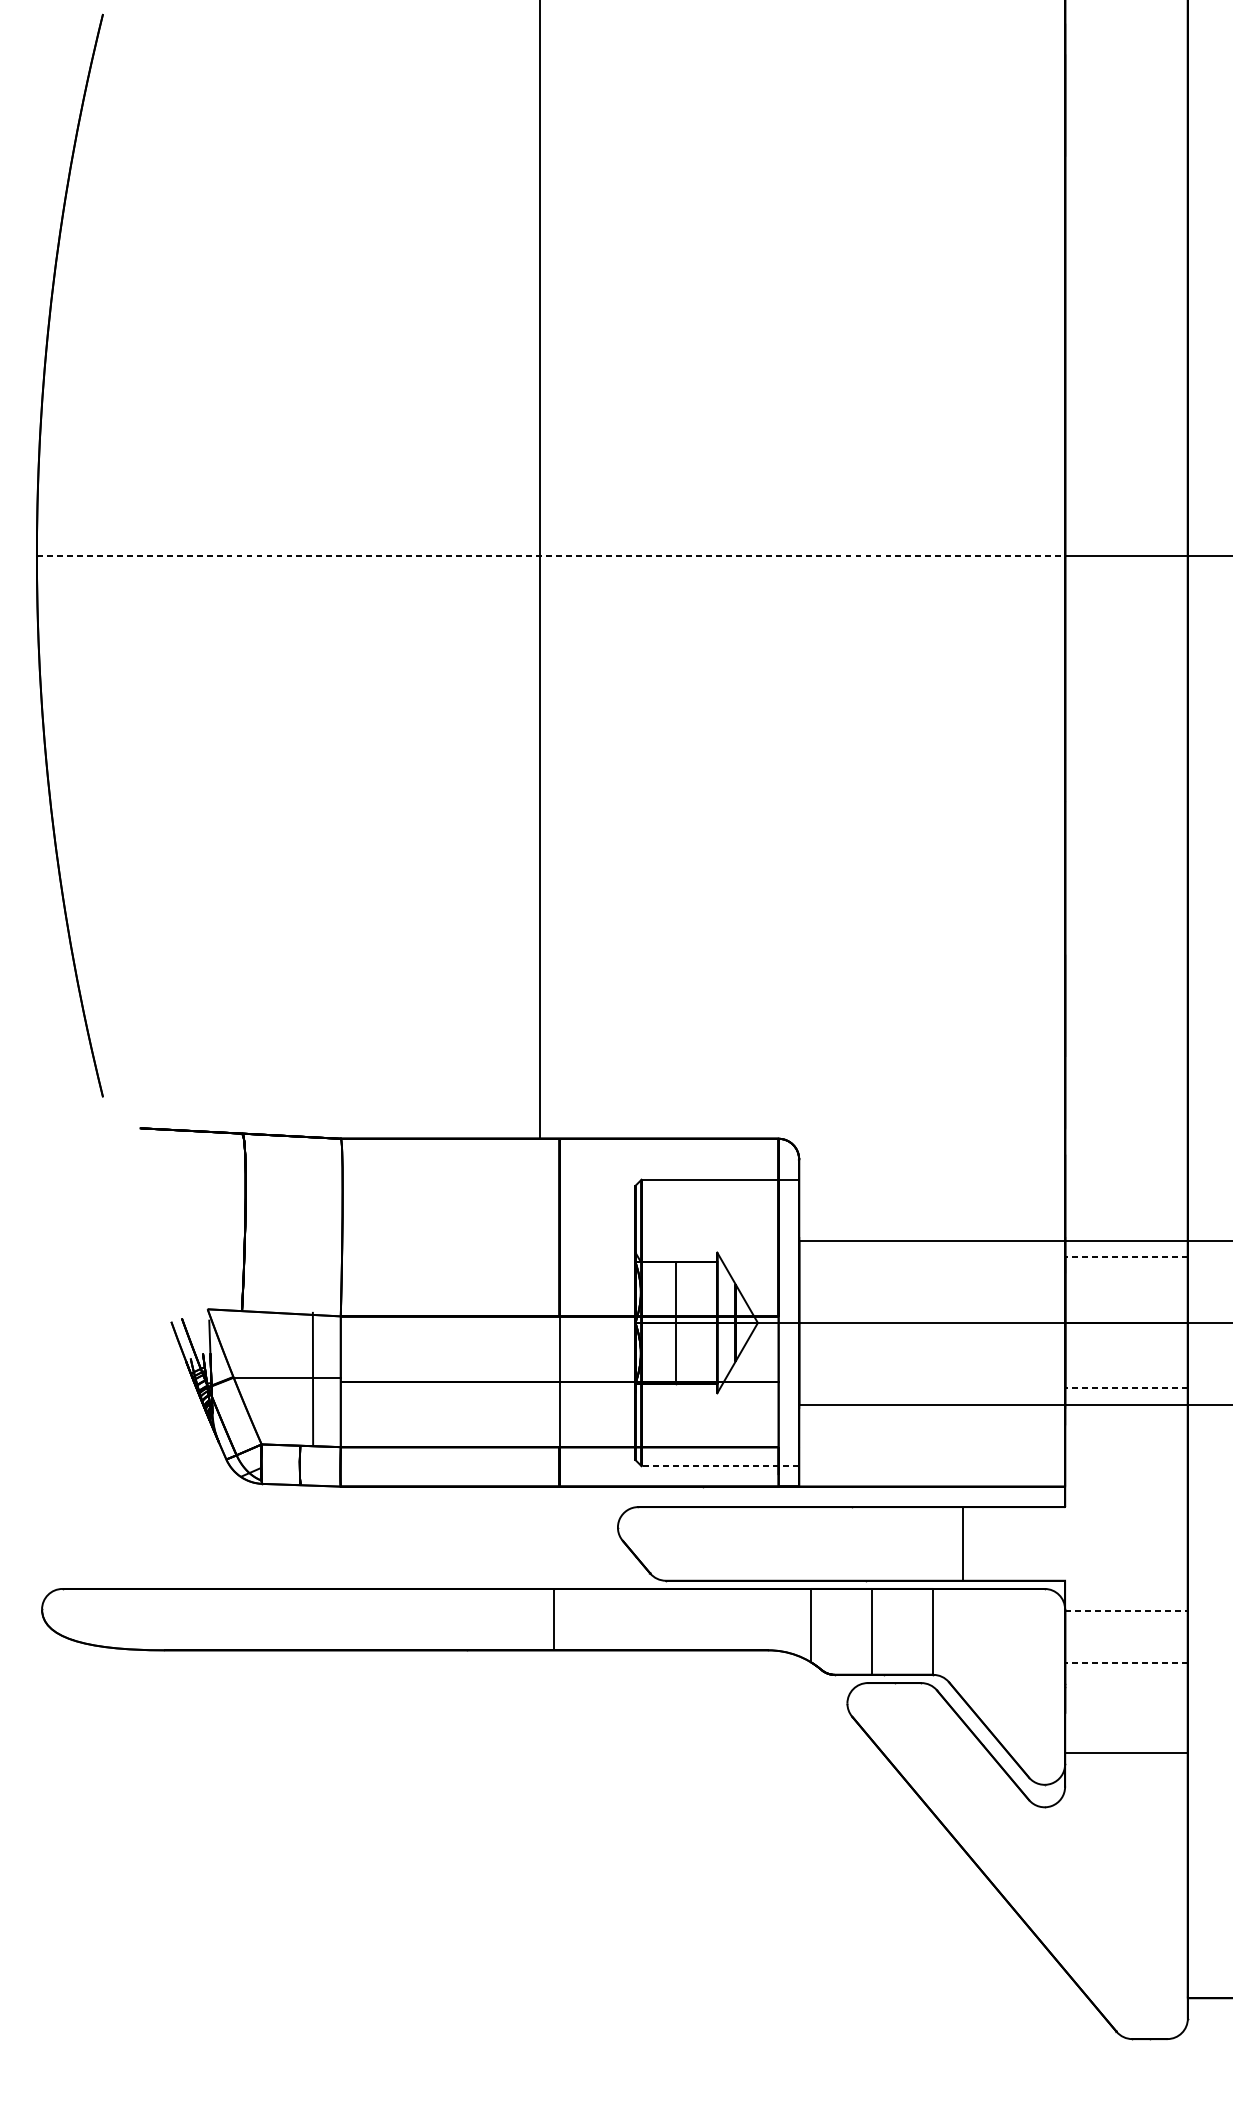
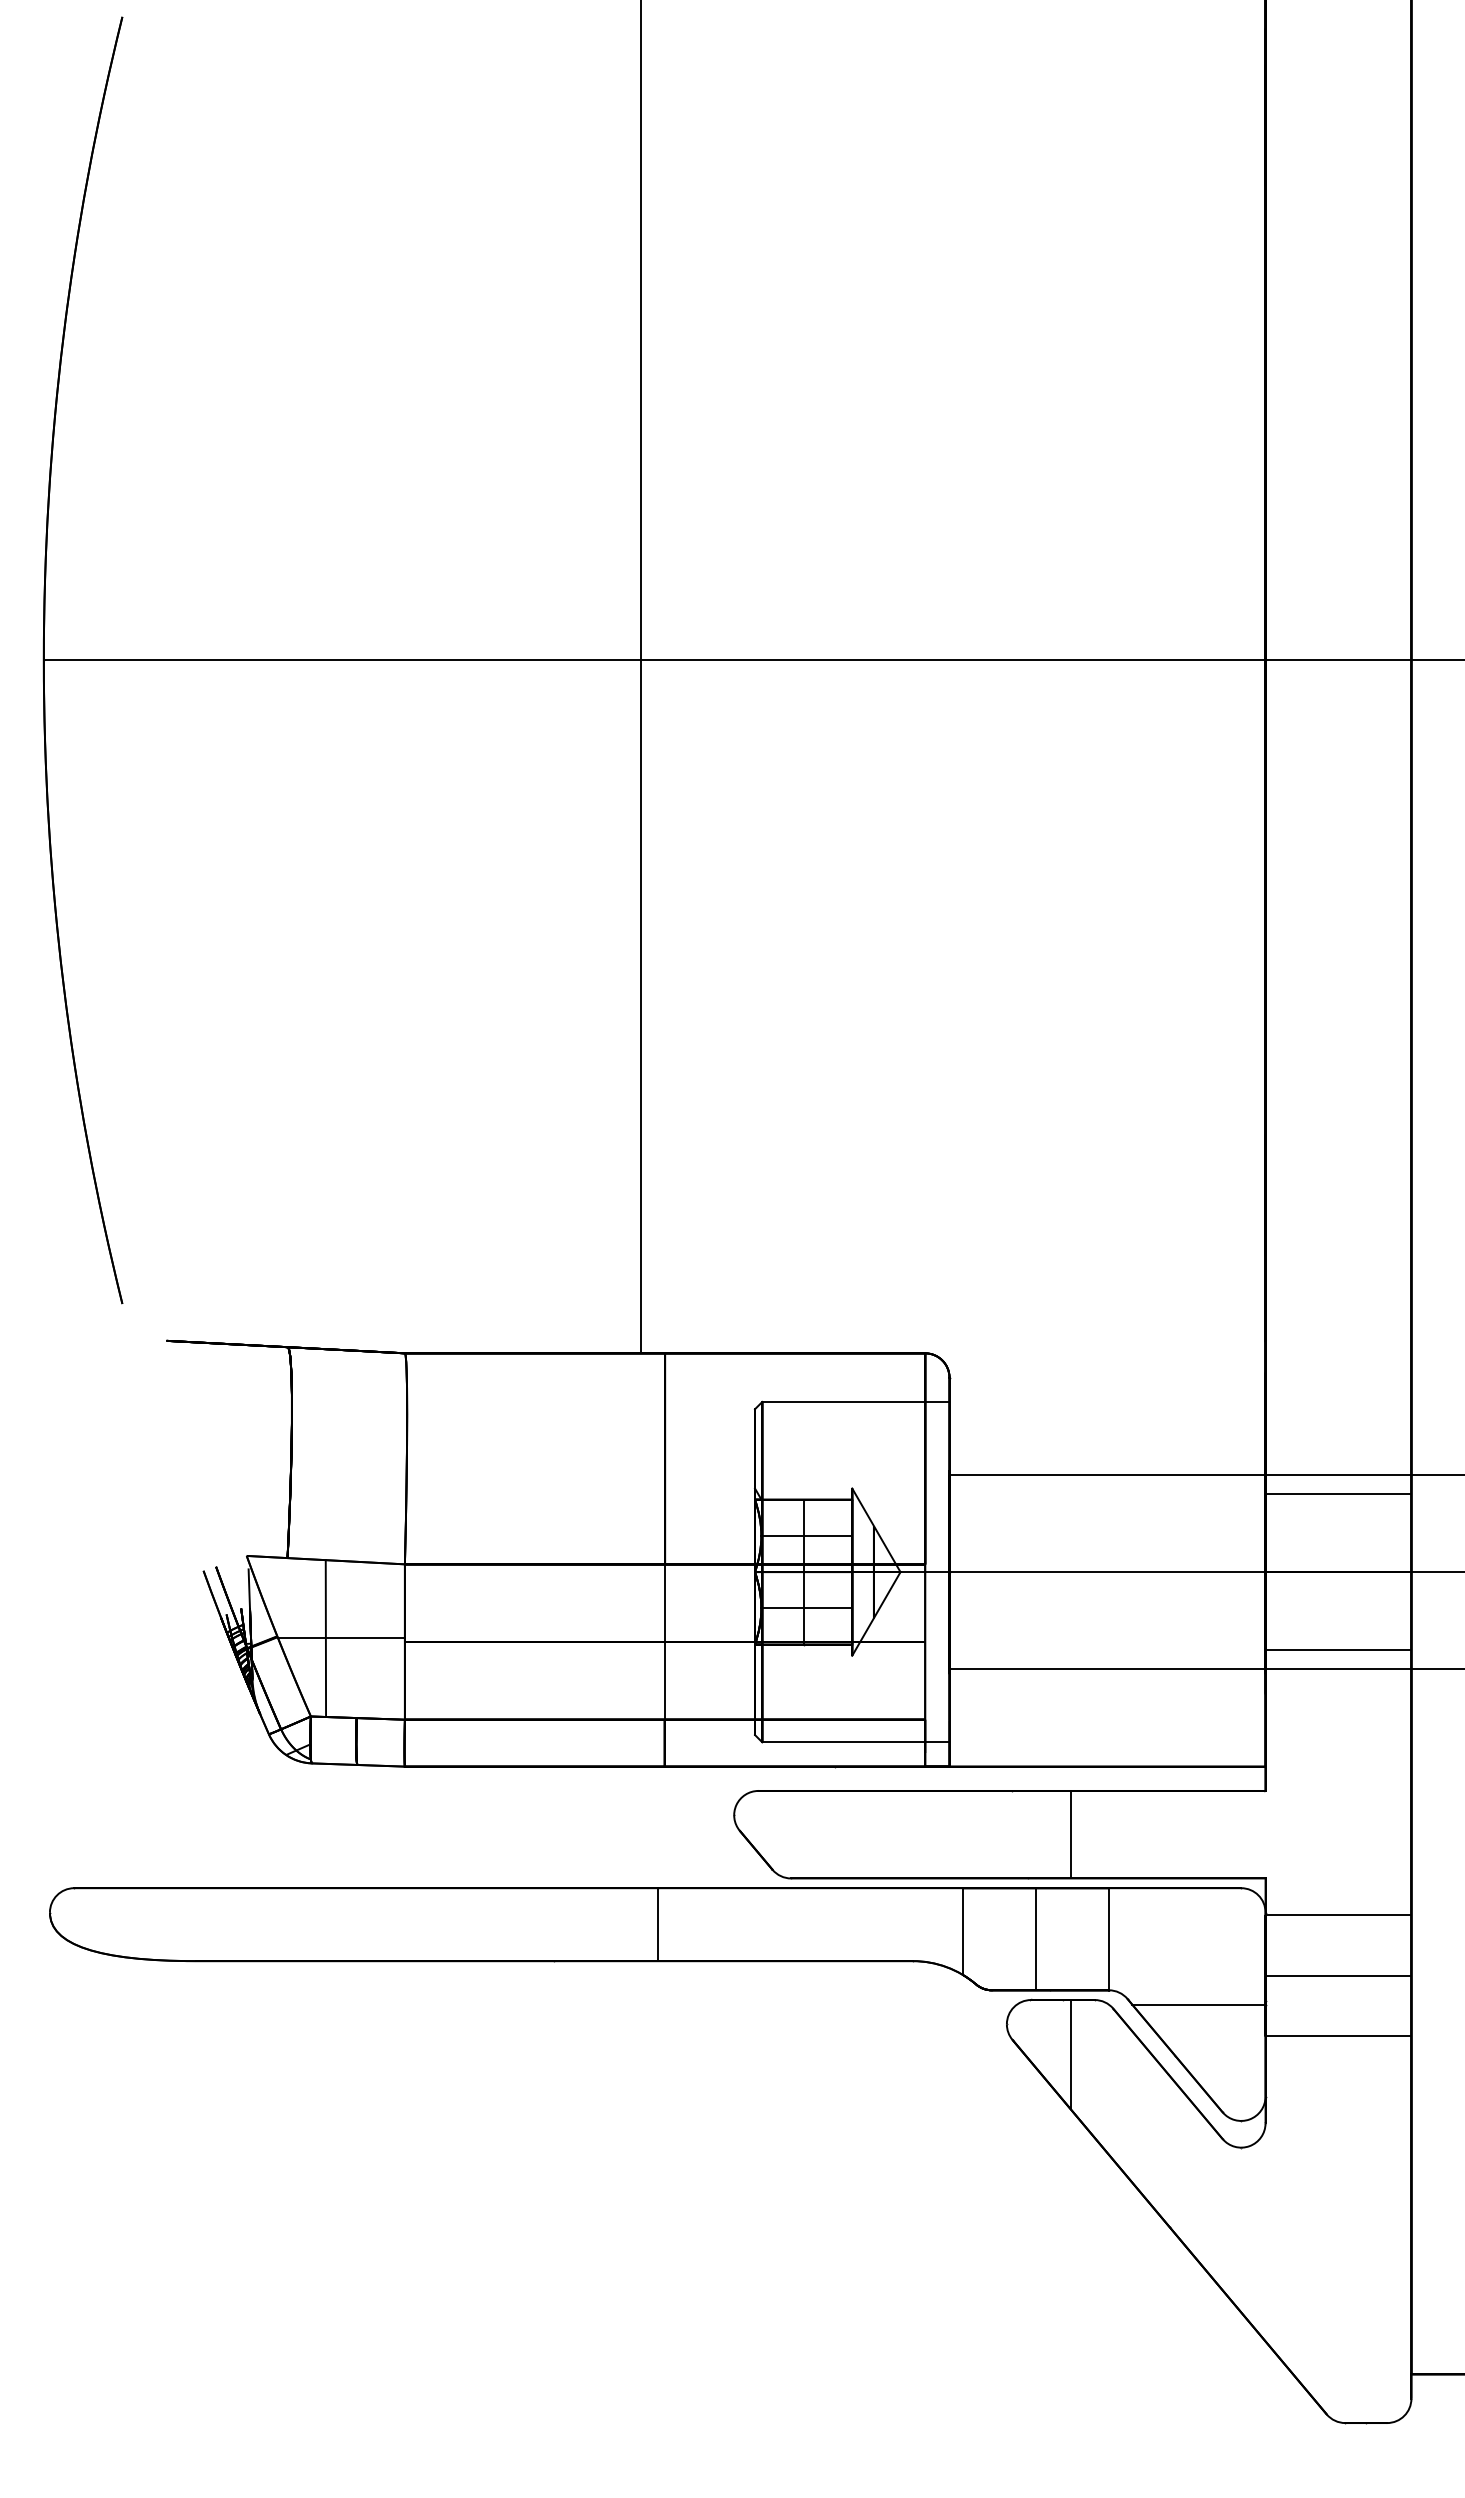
line: (550, 555) -> (654, 660), dashed -> solid
line: (1126, 1257) -> (1338, 1494), dashed -> solid
line: (678, 1292) -> (806, 1535), added
line: (678, 1353) -> (806, 1608), added
line: (312, 1378) -> (325, 1638), moved
line: (1126, 1388) -> (1338, 1649), dashed -> solid
line: (720, 1466) -> (855, 1742), dashed -> solid
line: (963, 1543) -> (1070, 1834), moved
line: (1126, 1611) -> (1338, 1914), dashed -> solid
line: (1126, 1662) -> (1338, 1975), dashed -> solid
line: (1008, 1686) -> (1198, 2004), added
line: (900, 1728) -> (1070, 2054), added
line: (1126, 1753) -> (1338, 2036), moved

